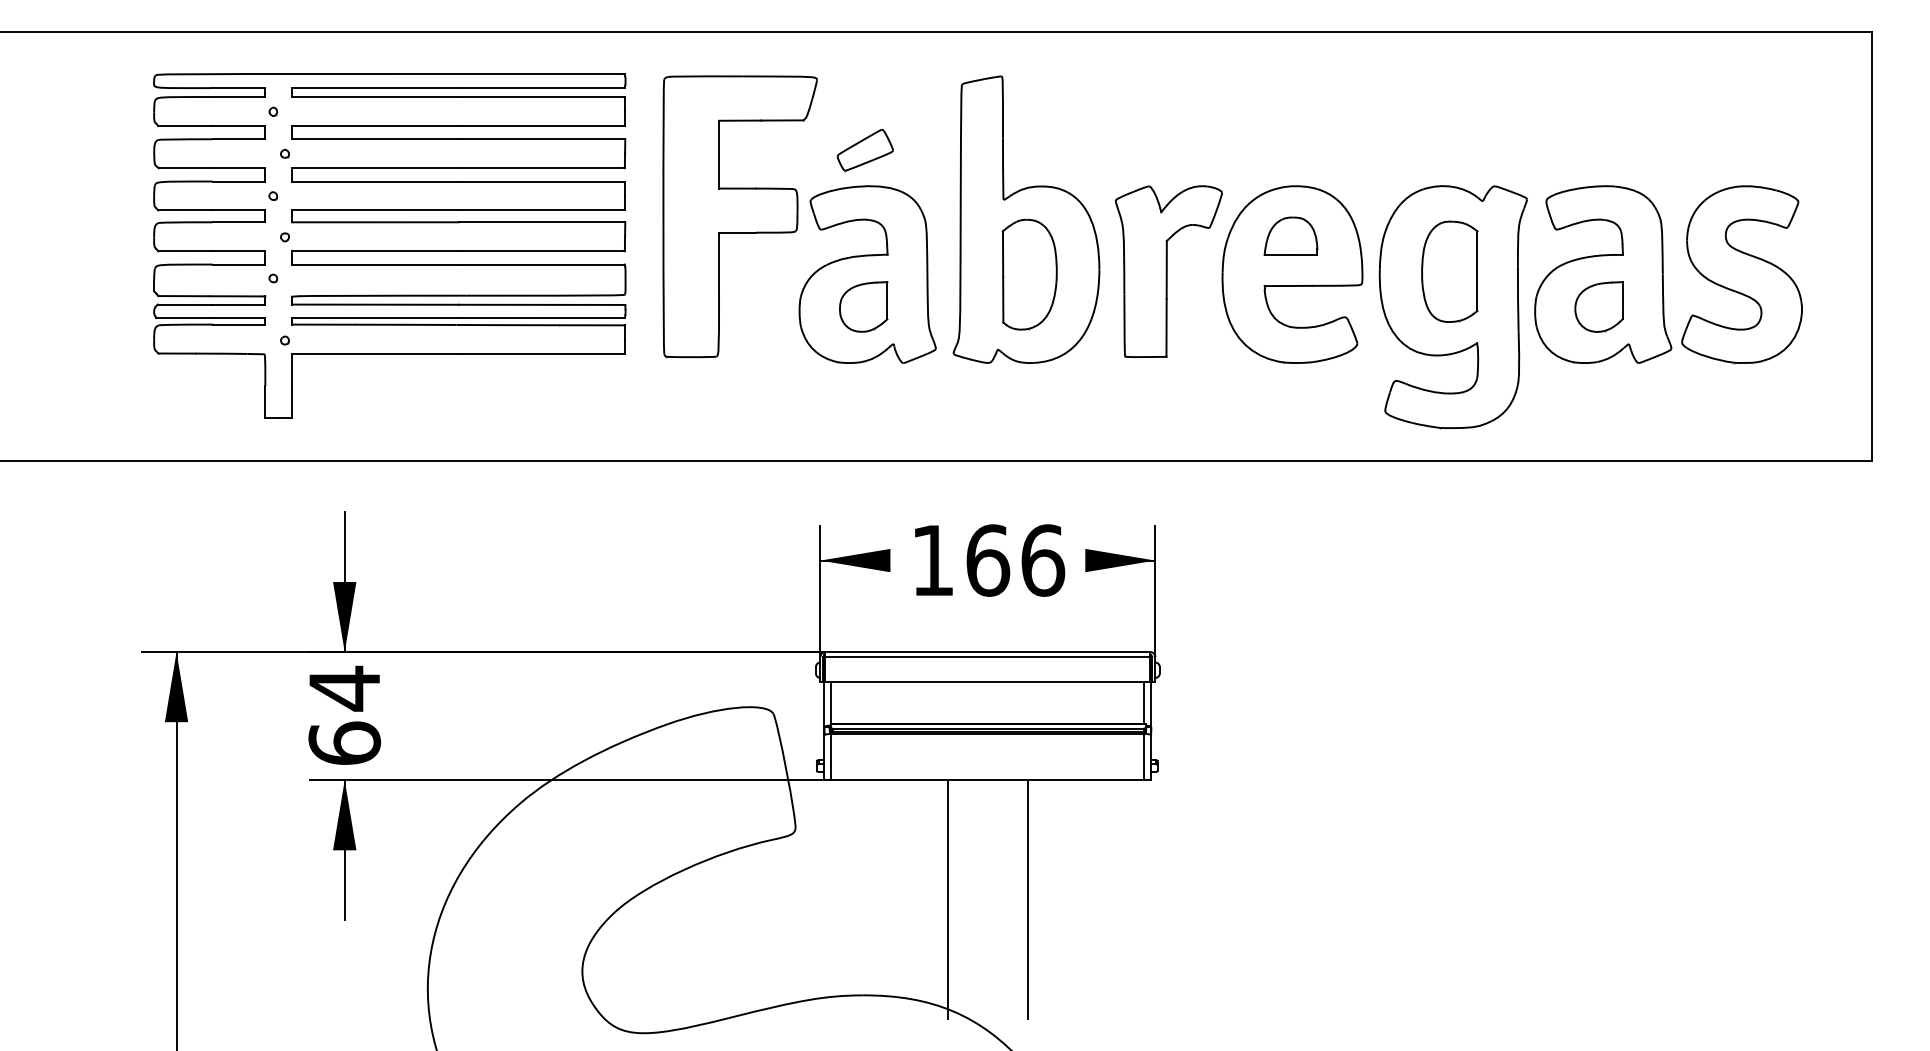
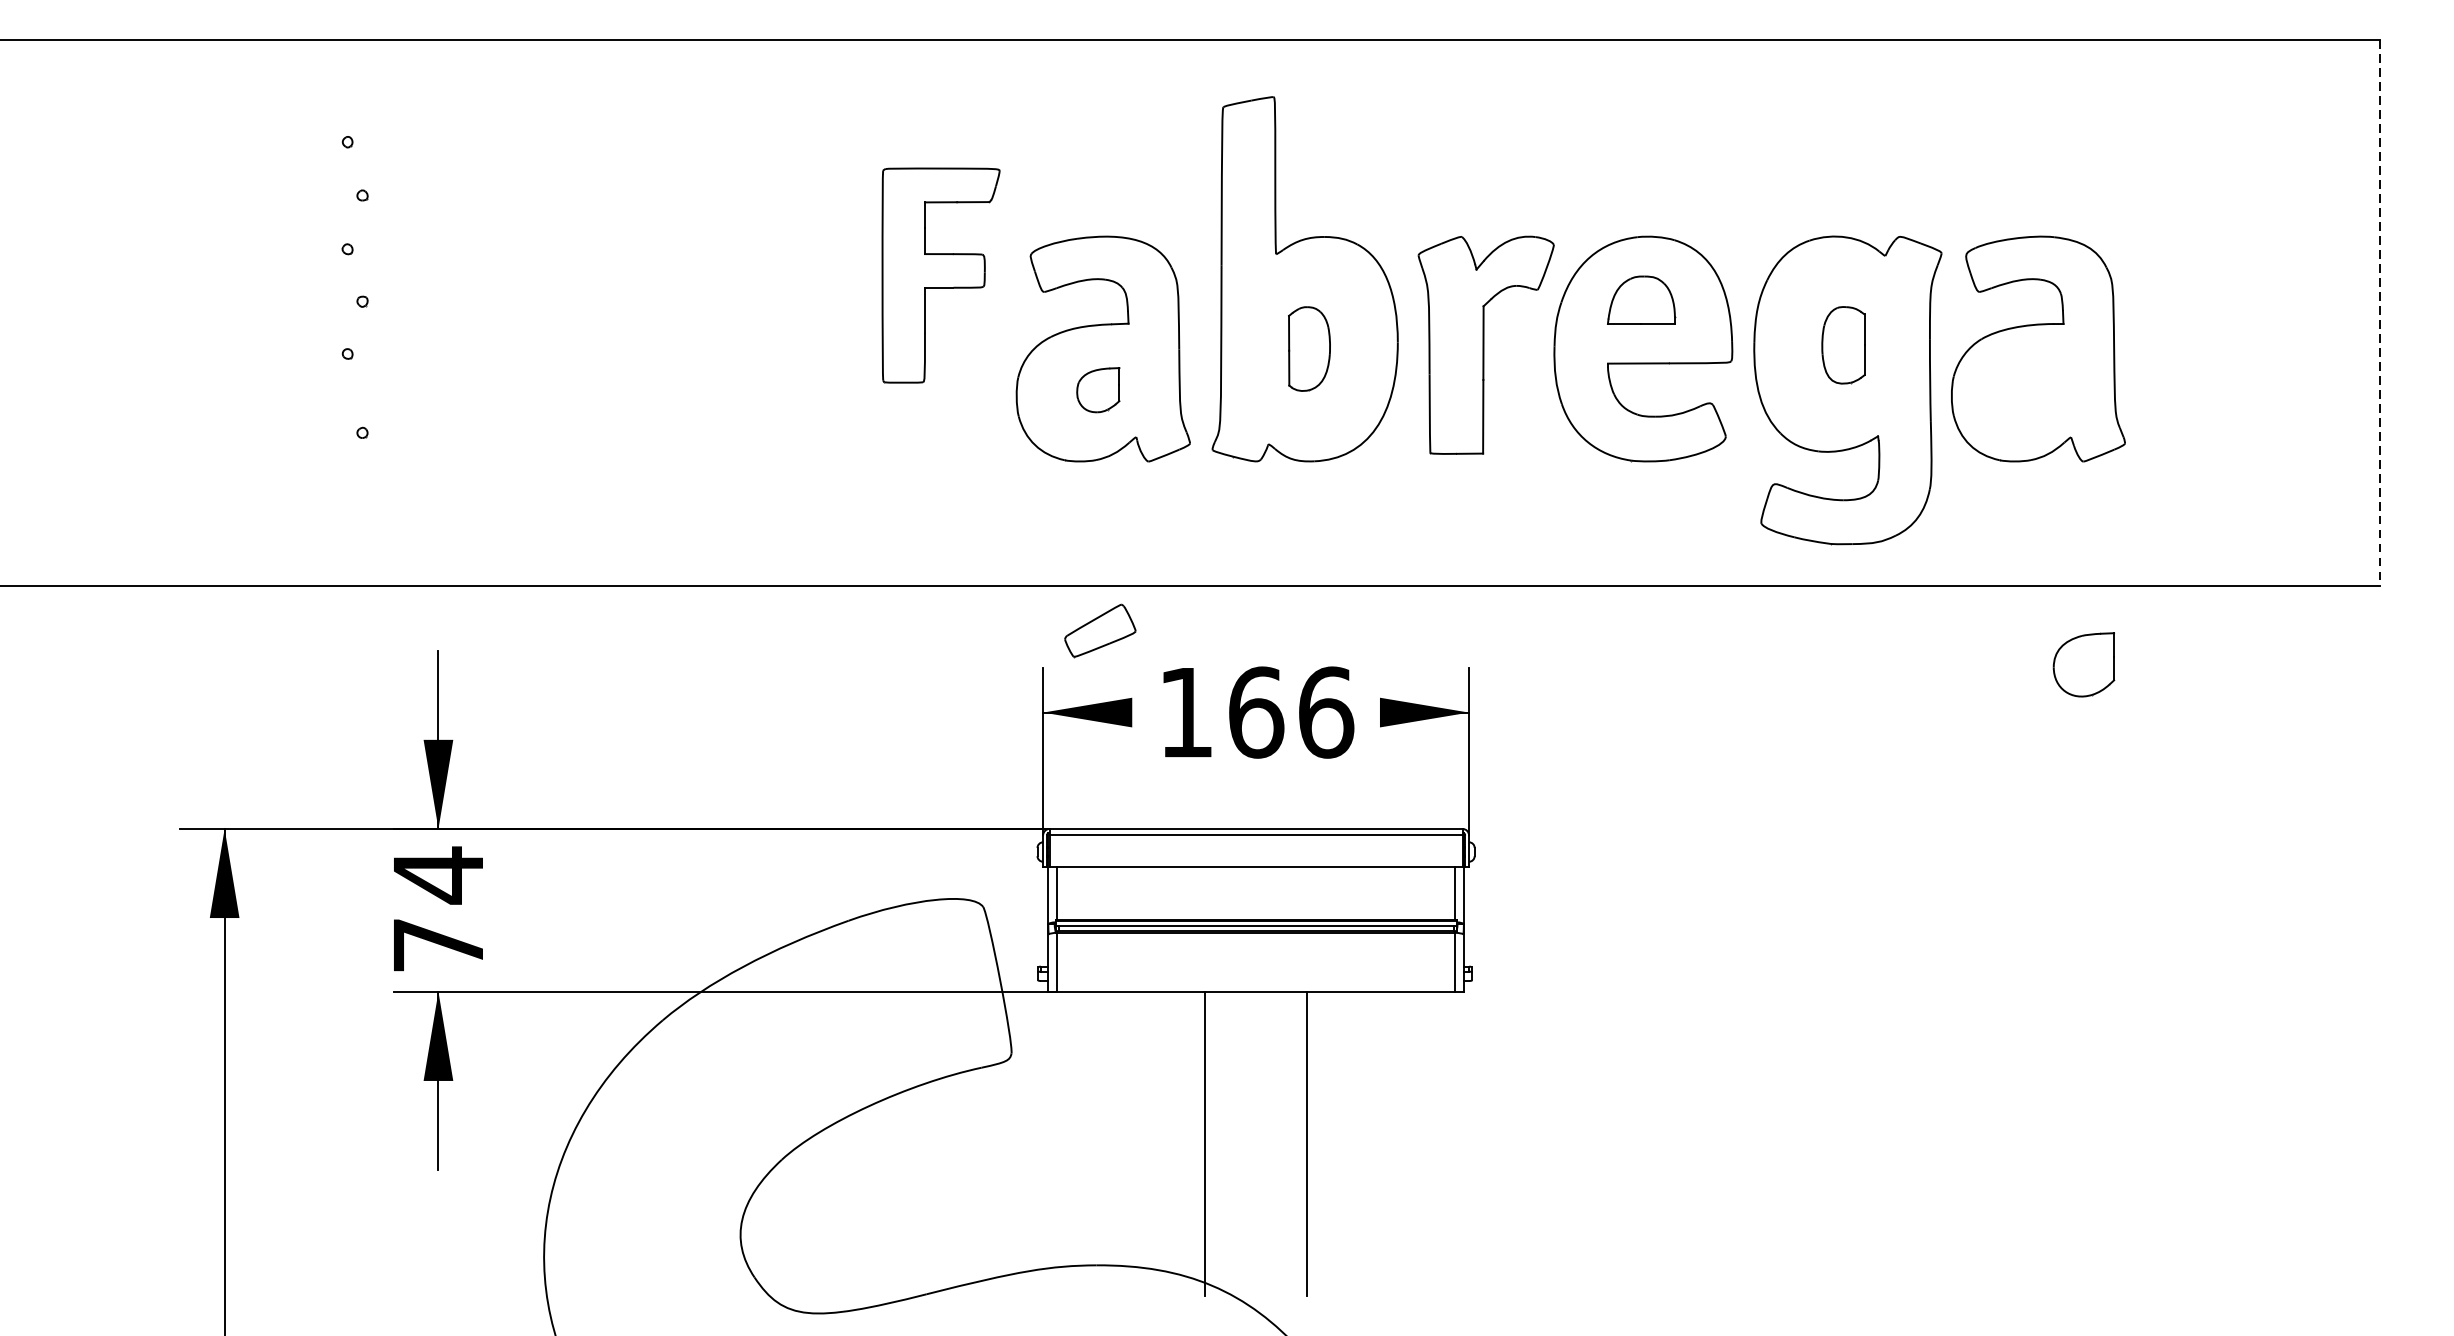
part: (864, 150) -> (1099, 631), moved
part: (739, 216) -> (940, 275), size x0.6
part: (389, 245) -> (495, 312), removed
line: (1872, 246) -> (2380, 313), solid -> dashed
part: (1449, 271) -> (1842, 345), size x0.6
part: (1029, 274) -> (1308, 348), size x0.6
part: (1741, 274) -> (2214, 348), removed
part: (863, 306) -> (1097, 389), size x0.7
part: (1598, 306) -> (2083, 664), moved
text: (344, 742) -> (438, 943), 64 -> 74

